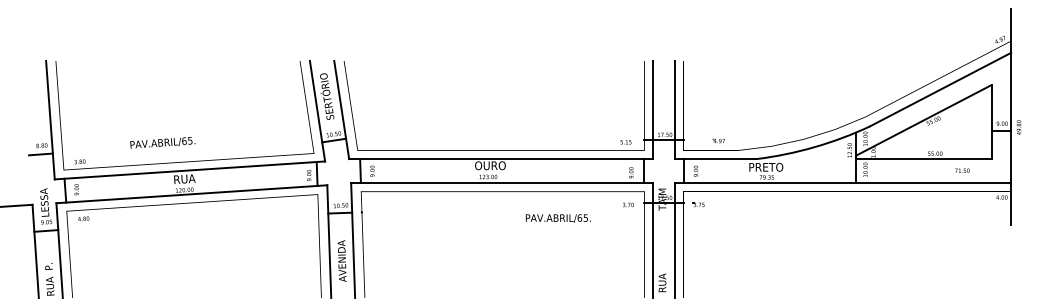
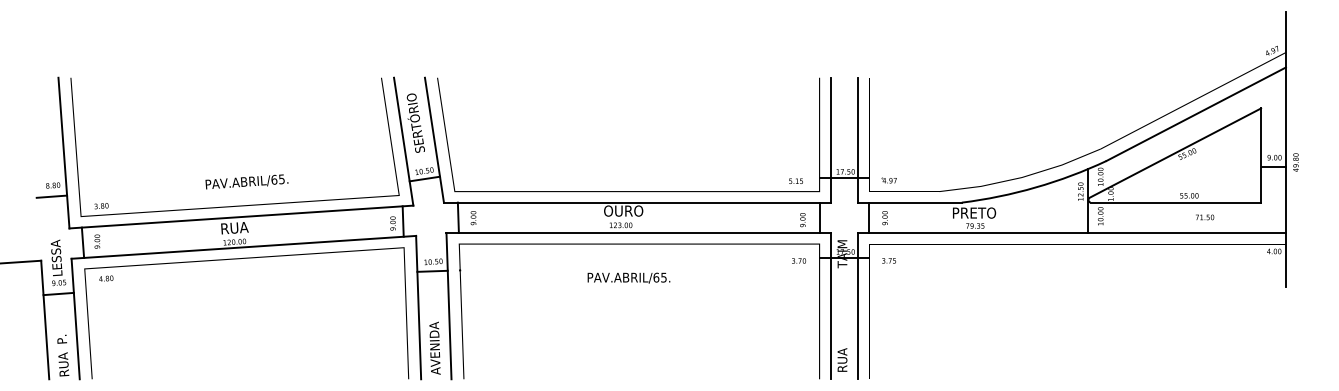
part: (718, 140) -> (888, 180), moved
text: (162, 142) -> (246, 181), moved
text: (962, 170) -> (1205, 217), moved
text: (557, 217) -> (628, 277), moved
text: (341, 260) -> (434, 347), moved

